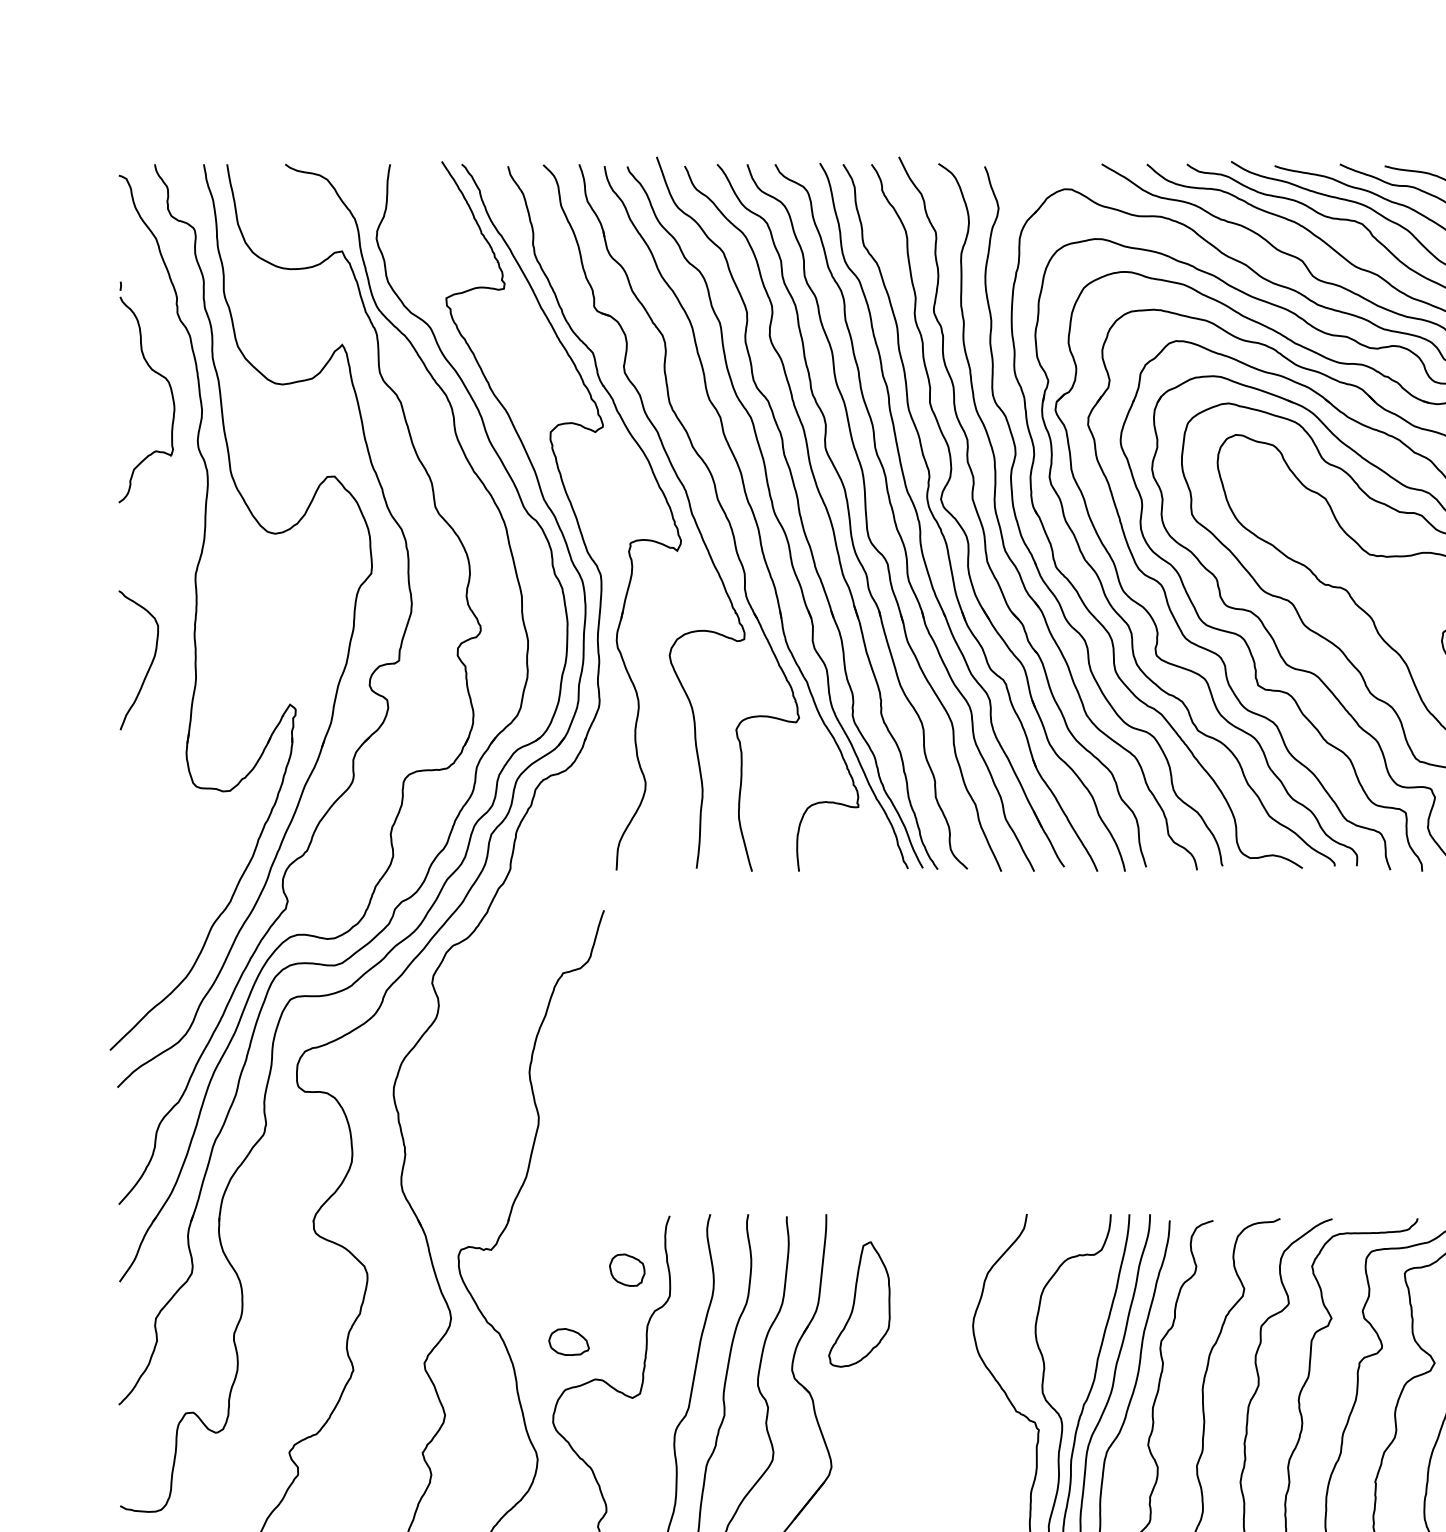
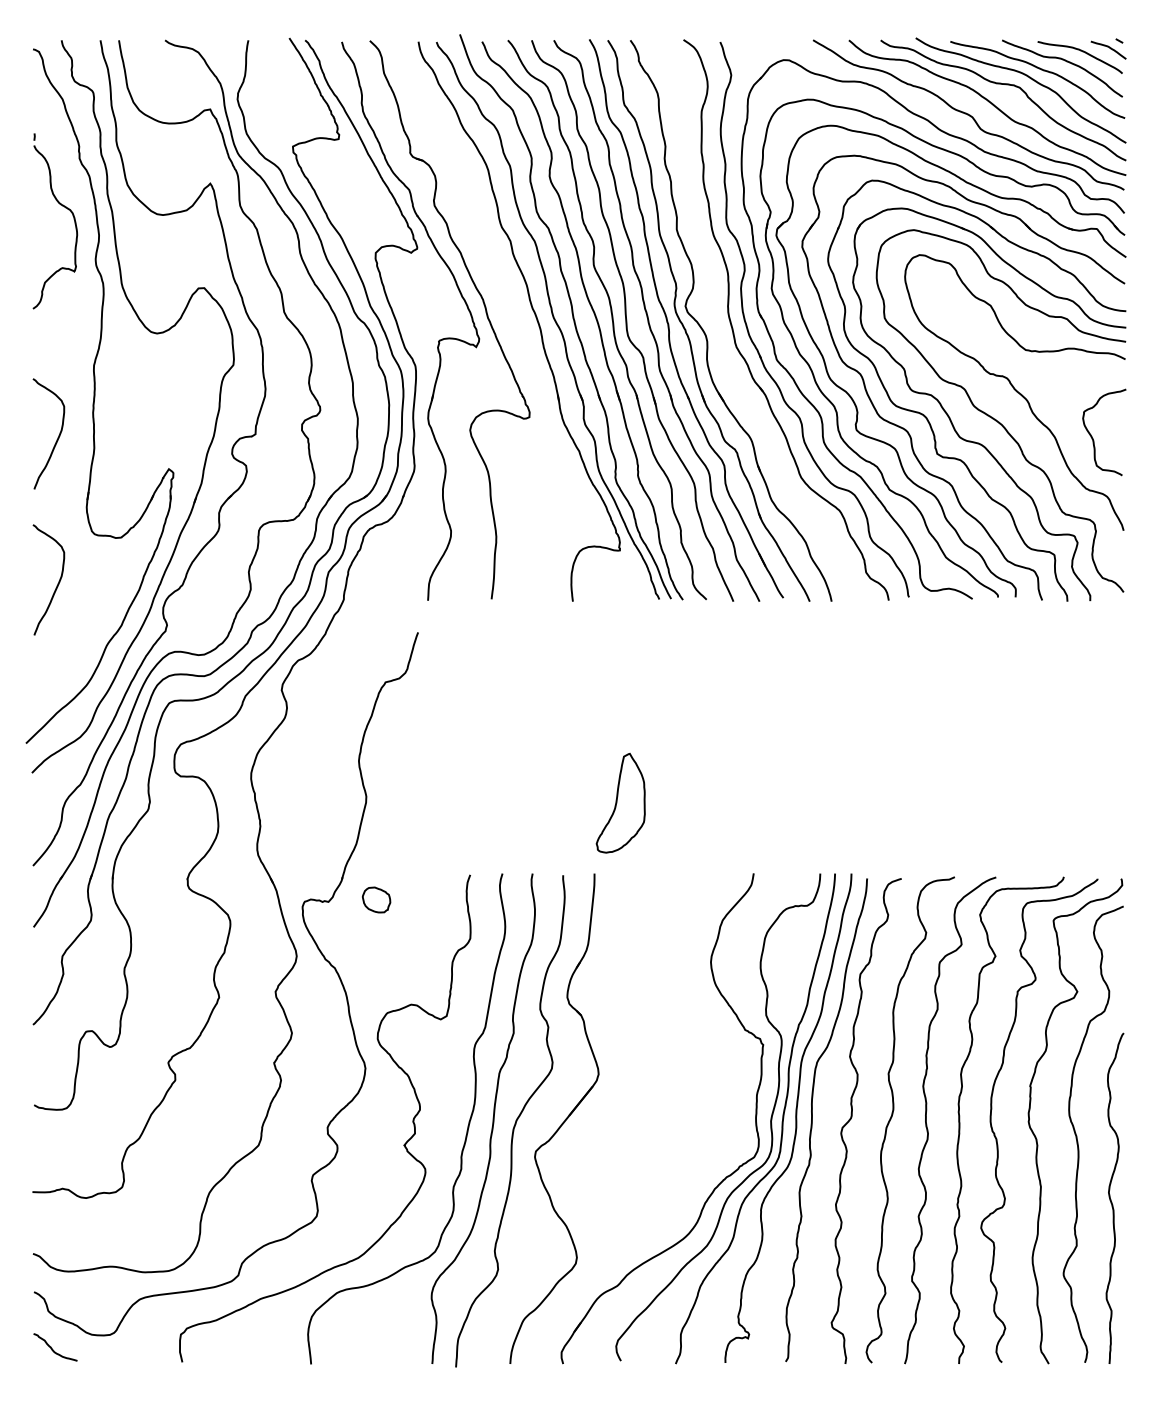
part: (717, 503) -> (508, 309), removed
part: (983, 526) -> (719, 327), removed
curve: (149, 848) -> (57, 583), added
part: (627, 1269) -> (376, 899), moved
part: (859, 1304) -> (620, 803), moved
part: (567, 1341) -> (389, 974), removed

